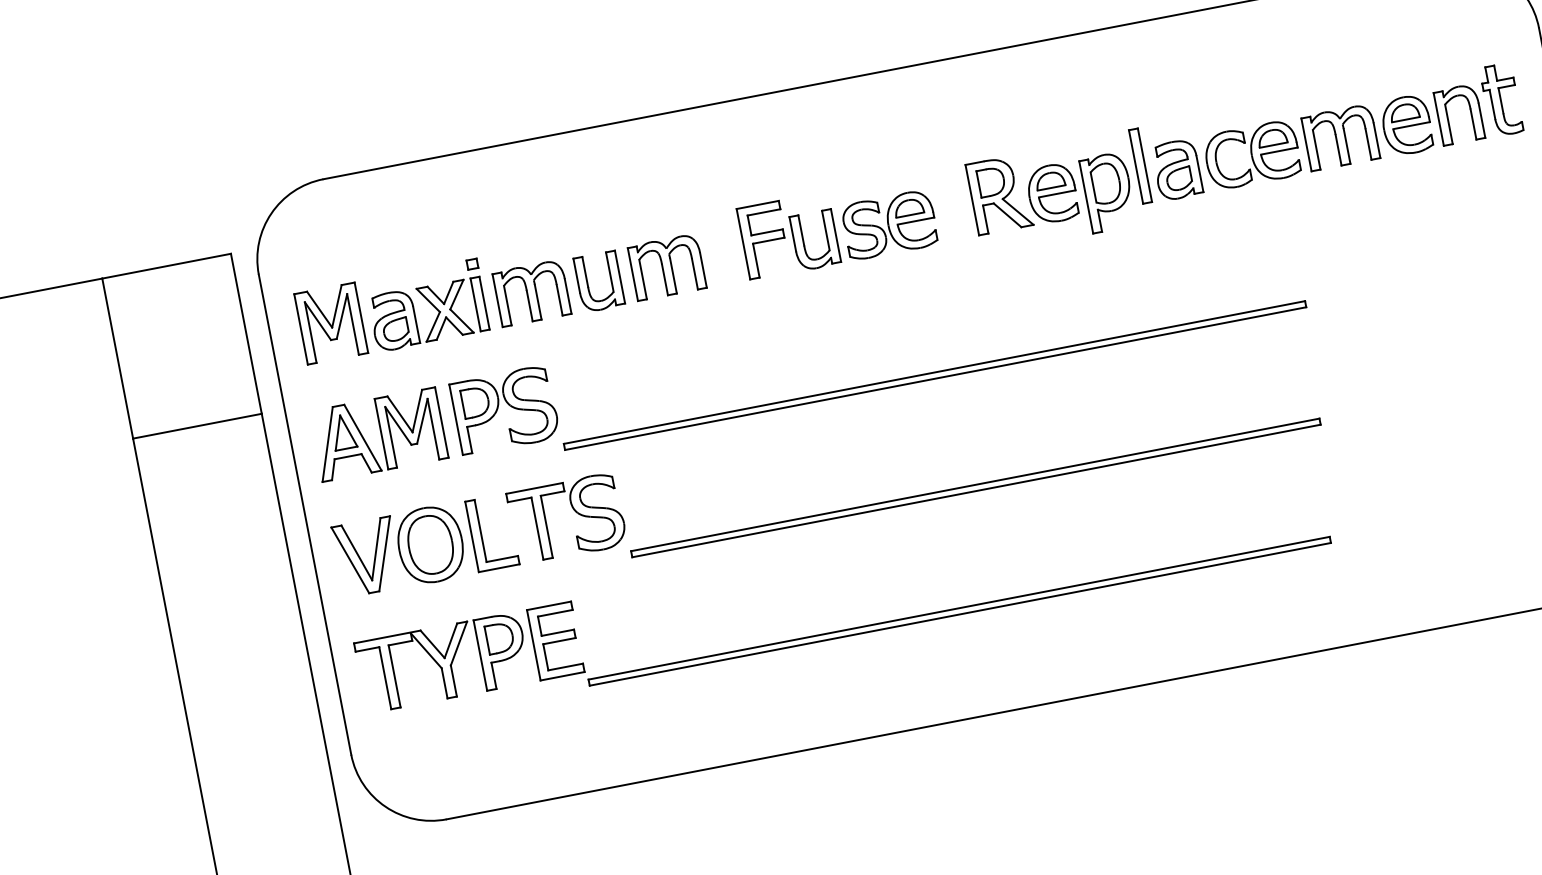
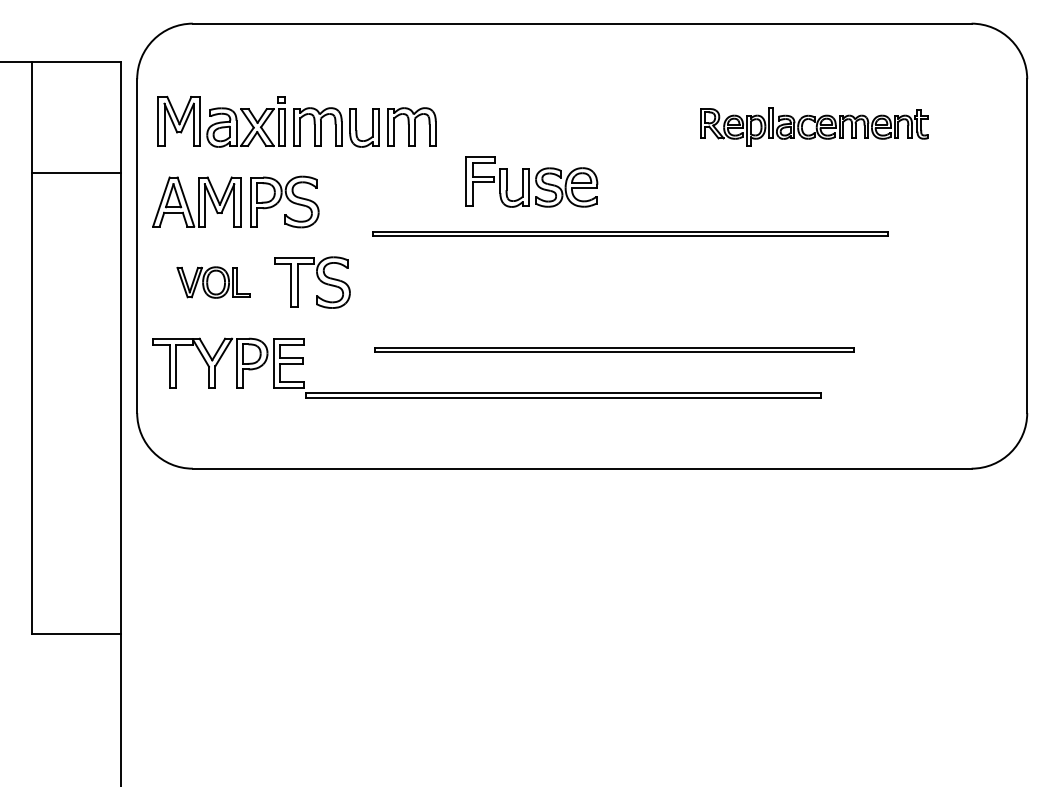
part: (1246, 154) -> (814, 126), size x0.6
part: (837, 226) -> (531, 181), moved
part: (934, 374) -> (630, 233), moved
part: (976, 487) -> (614, 349), moved
part: (424, 545) -> (213, 282), size x0.6

